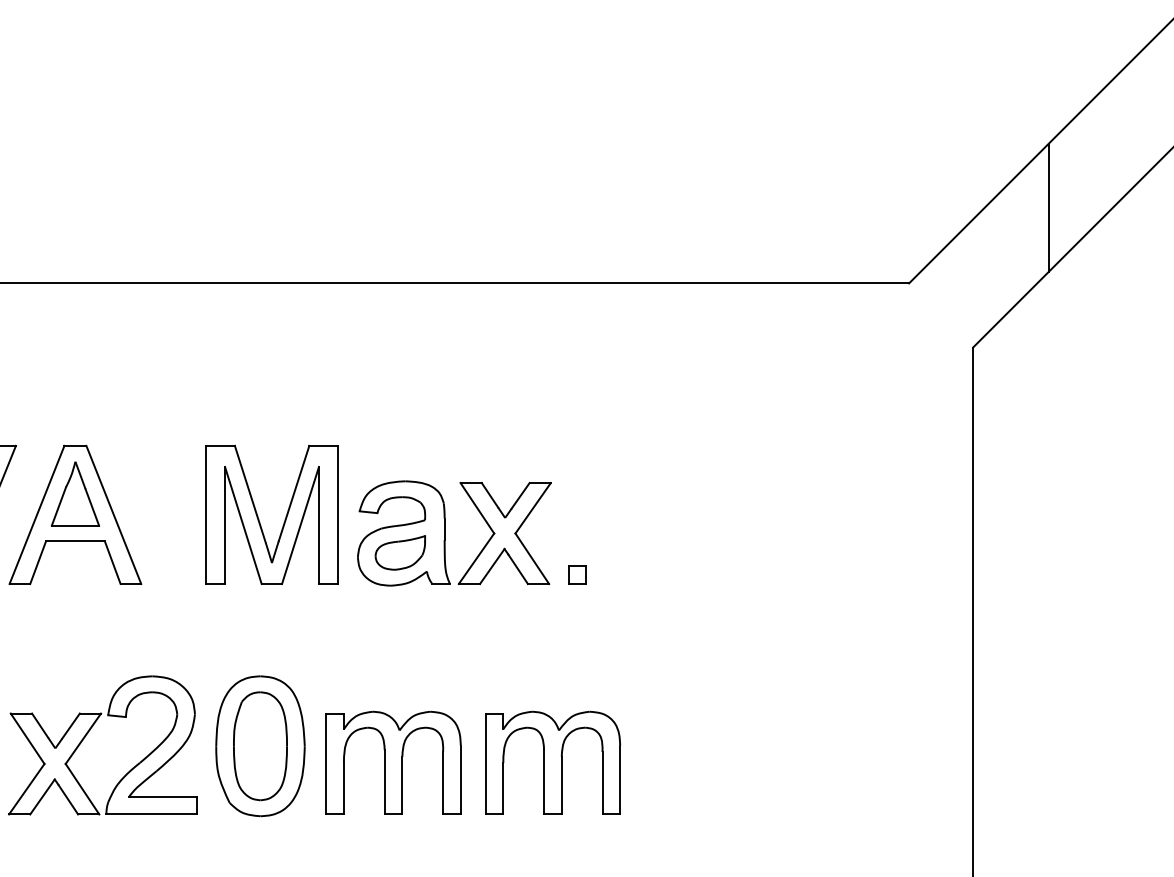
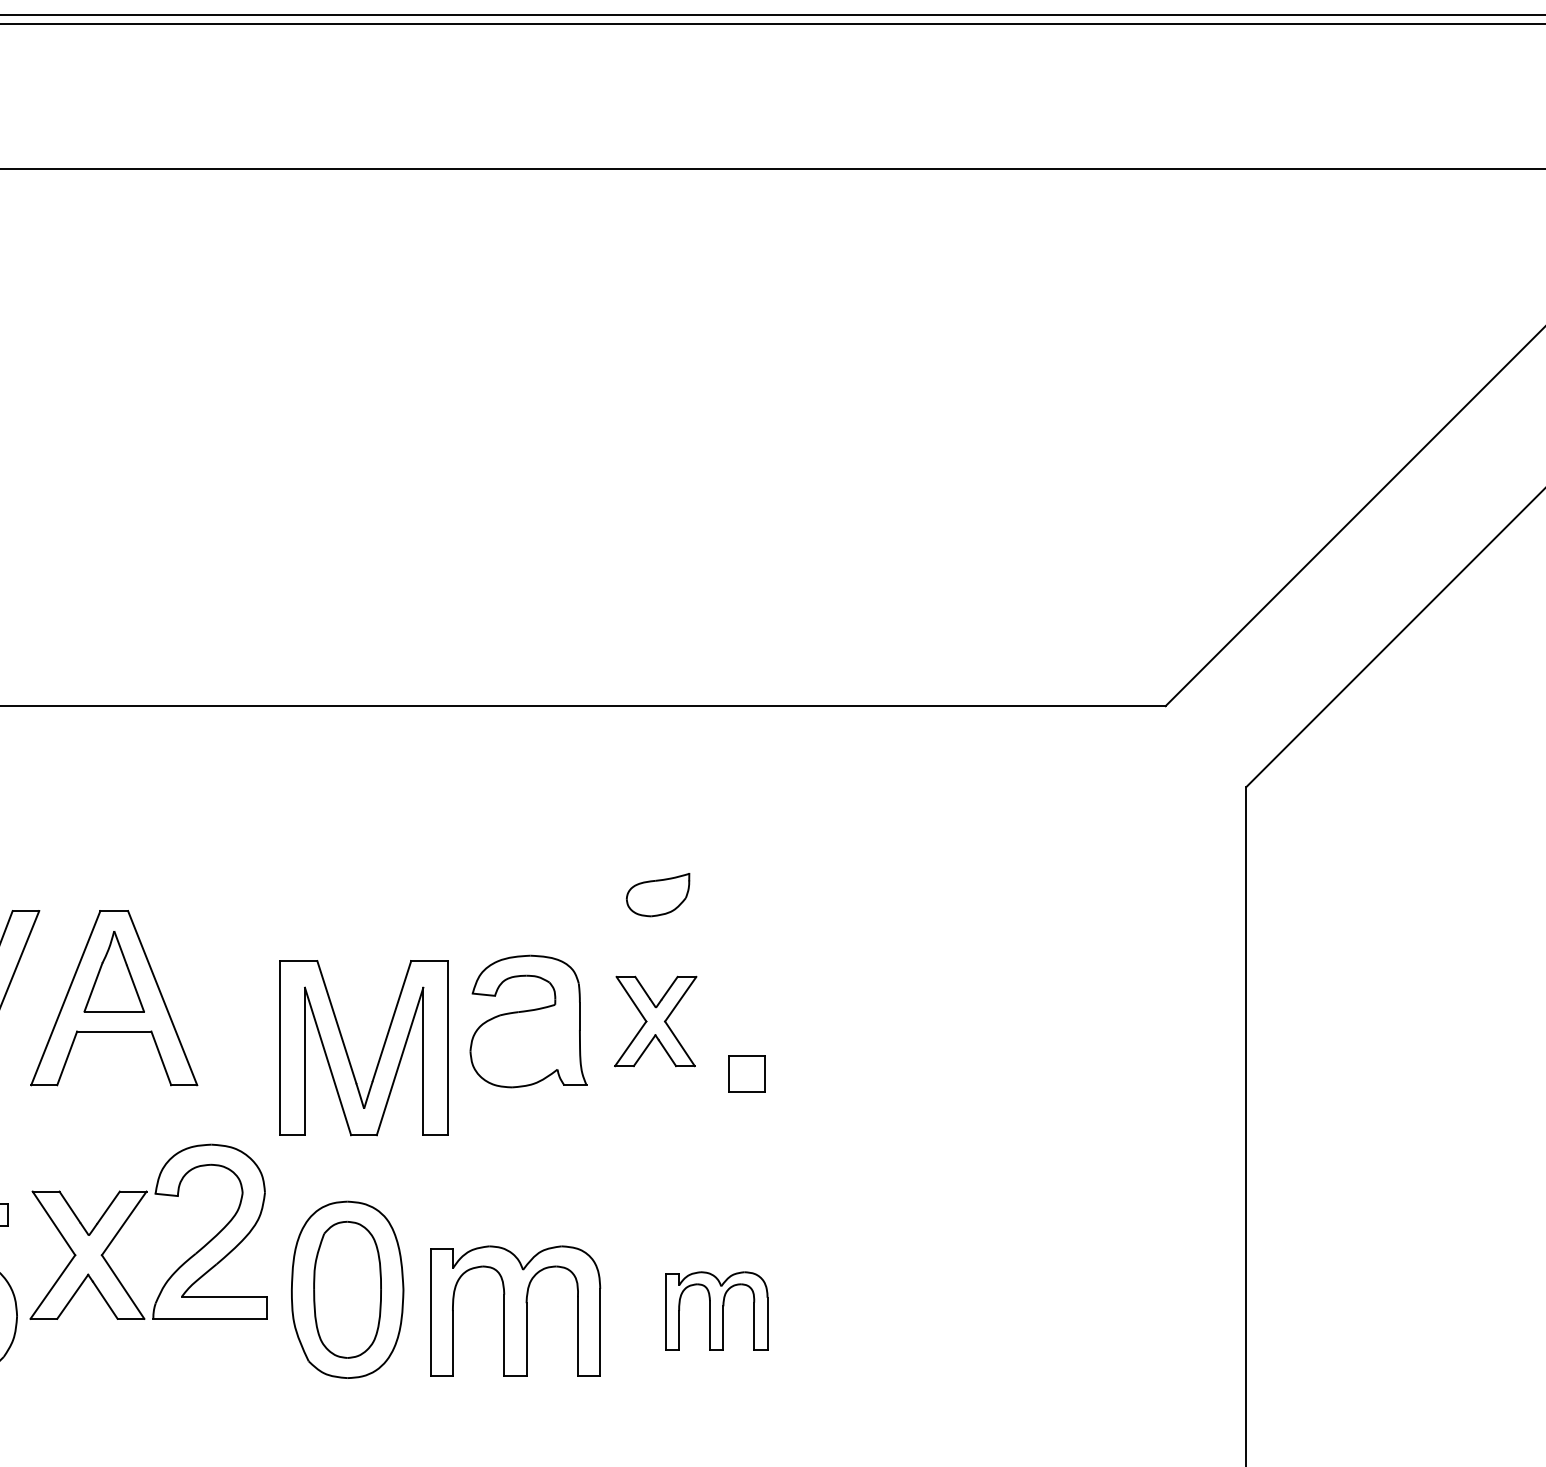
line: (1049, 207) -> (1342, 610), removed
part: (259, 519) -> (348, 1054), moved
part: (504, 533) -> (655, 1021), size x0.7
part: (400, 553) -> (658, 895), moved
part: (577, 574) -> (747, 1073), size x1.6
part: (86, 735) -> (128, 1219), moved
part: (552, 762) -> (716, 1310), size x0.6

